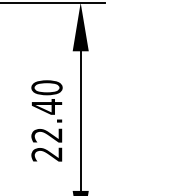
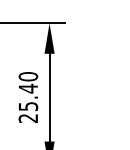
text: (47, 135) -> (28, 106), 22.40 -> 25.40

